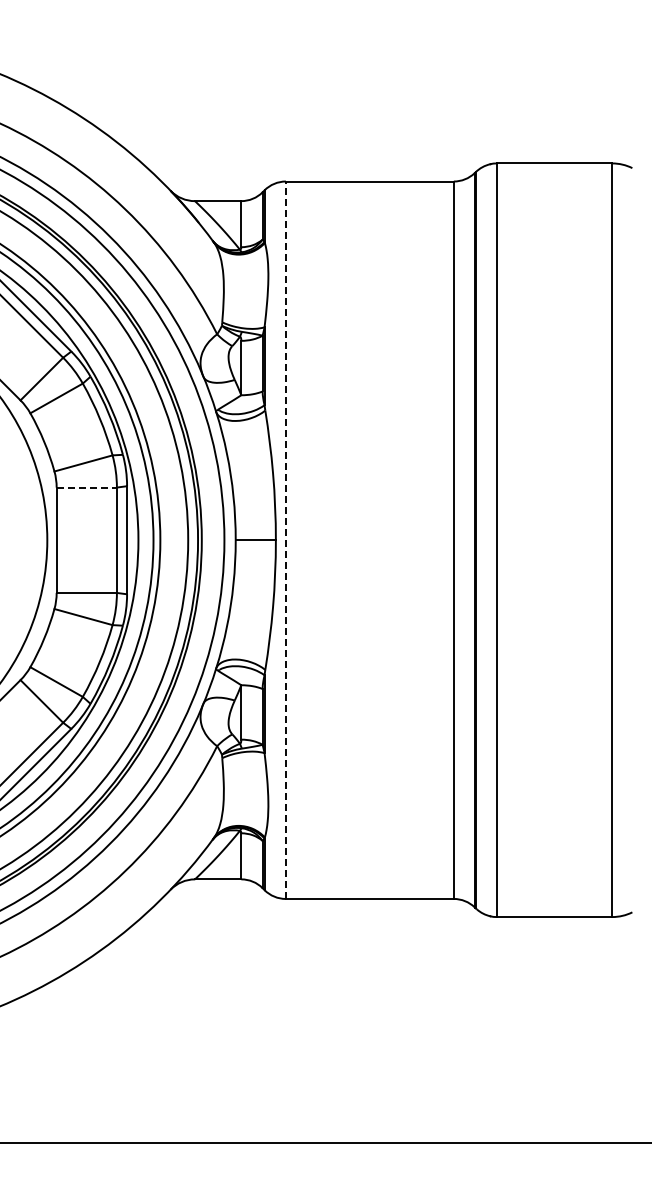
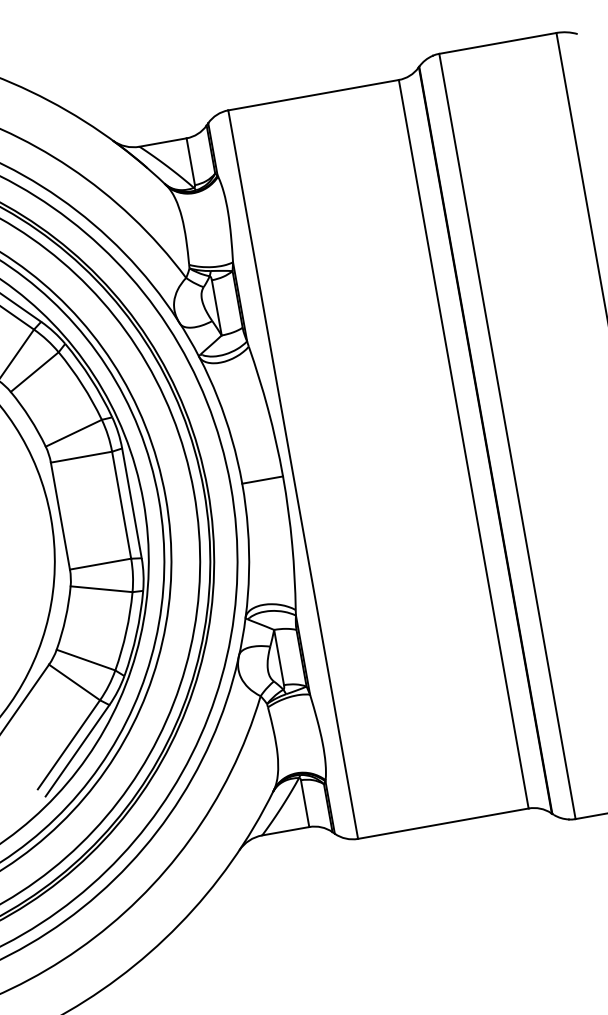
line: (87, 487) -> (82, 456), dashed -> solid
line: (285, 540) -> (292, 474), dashed -> solid

